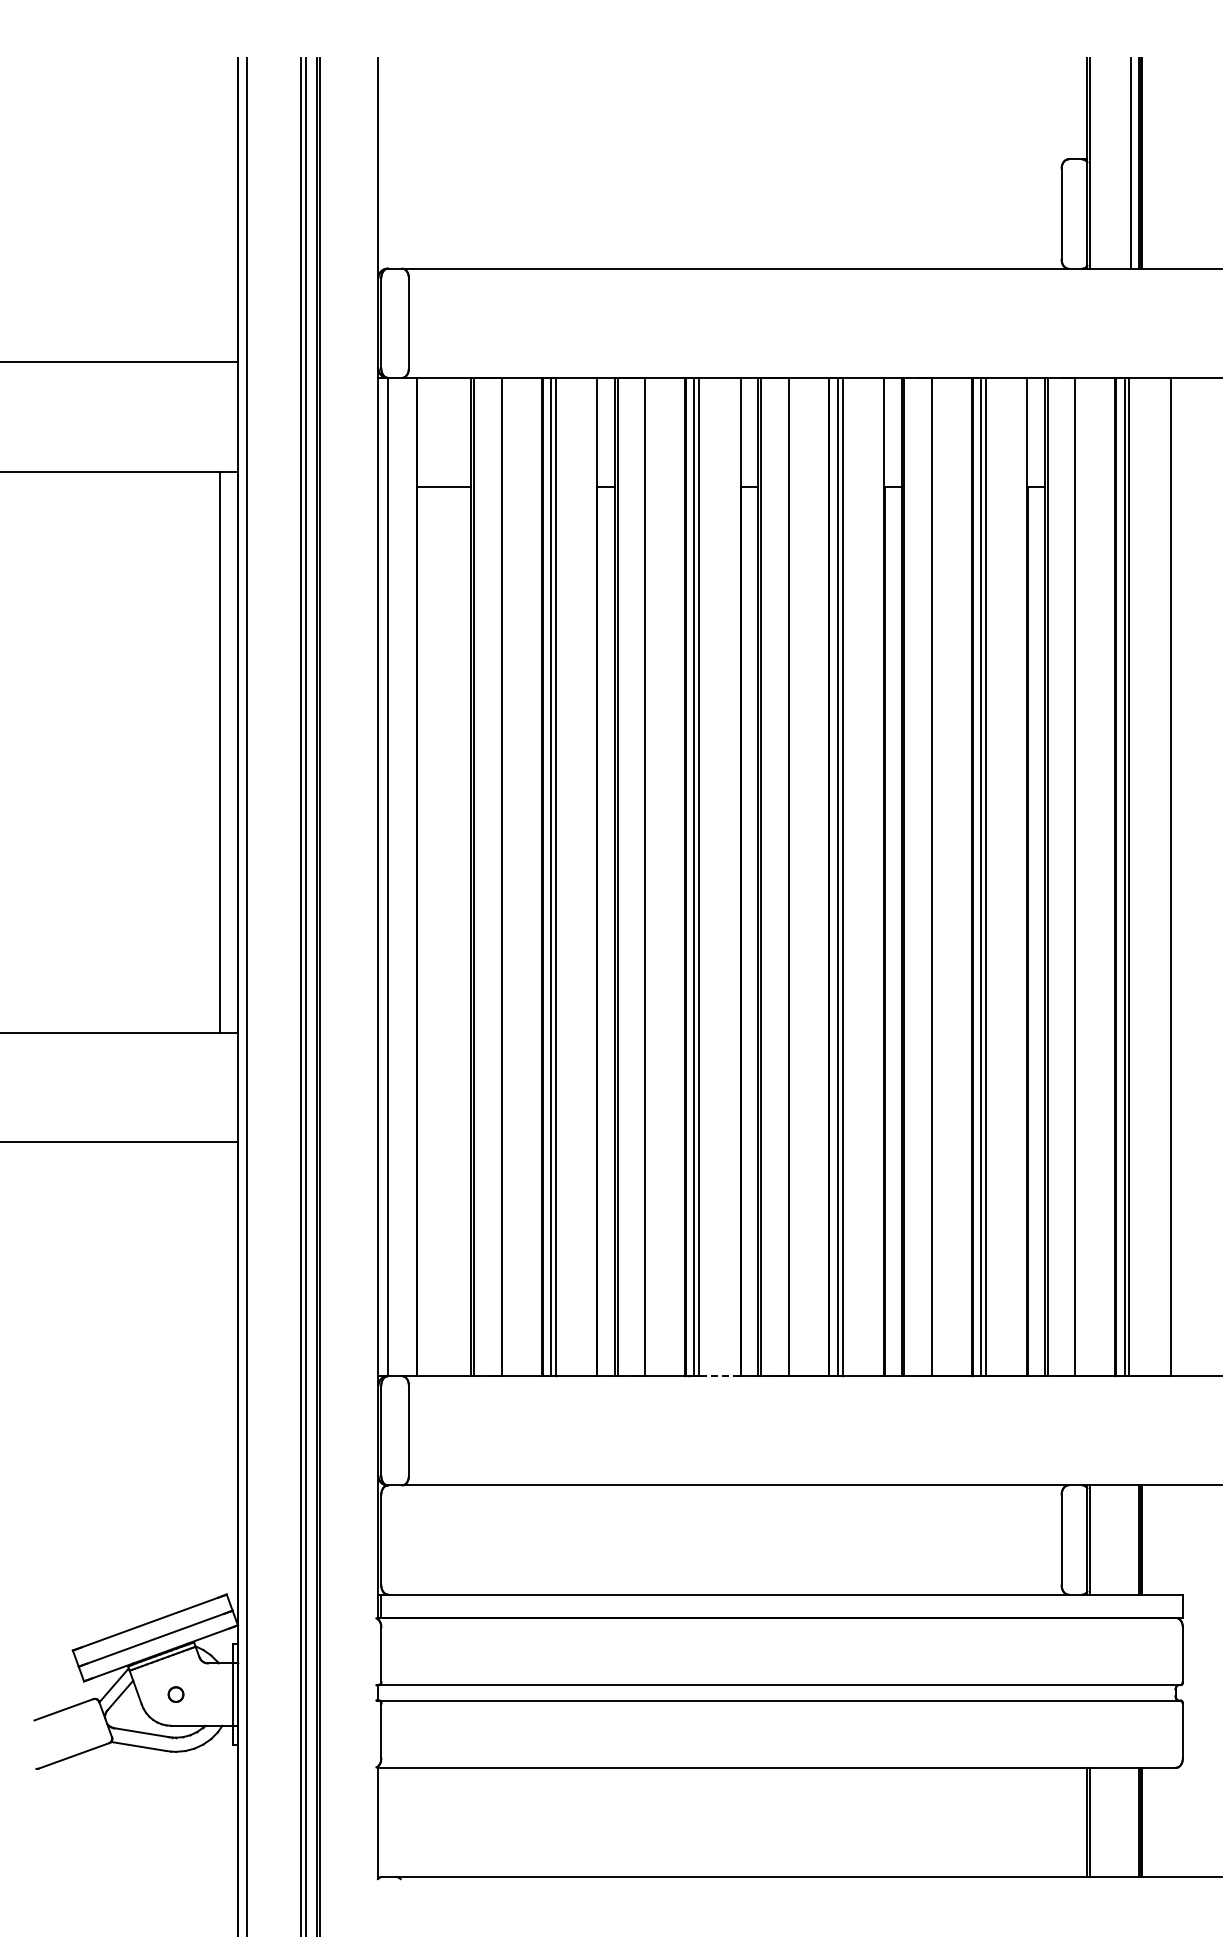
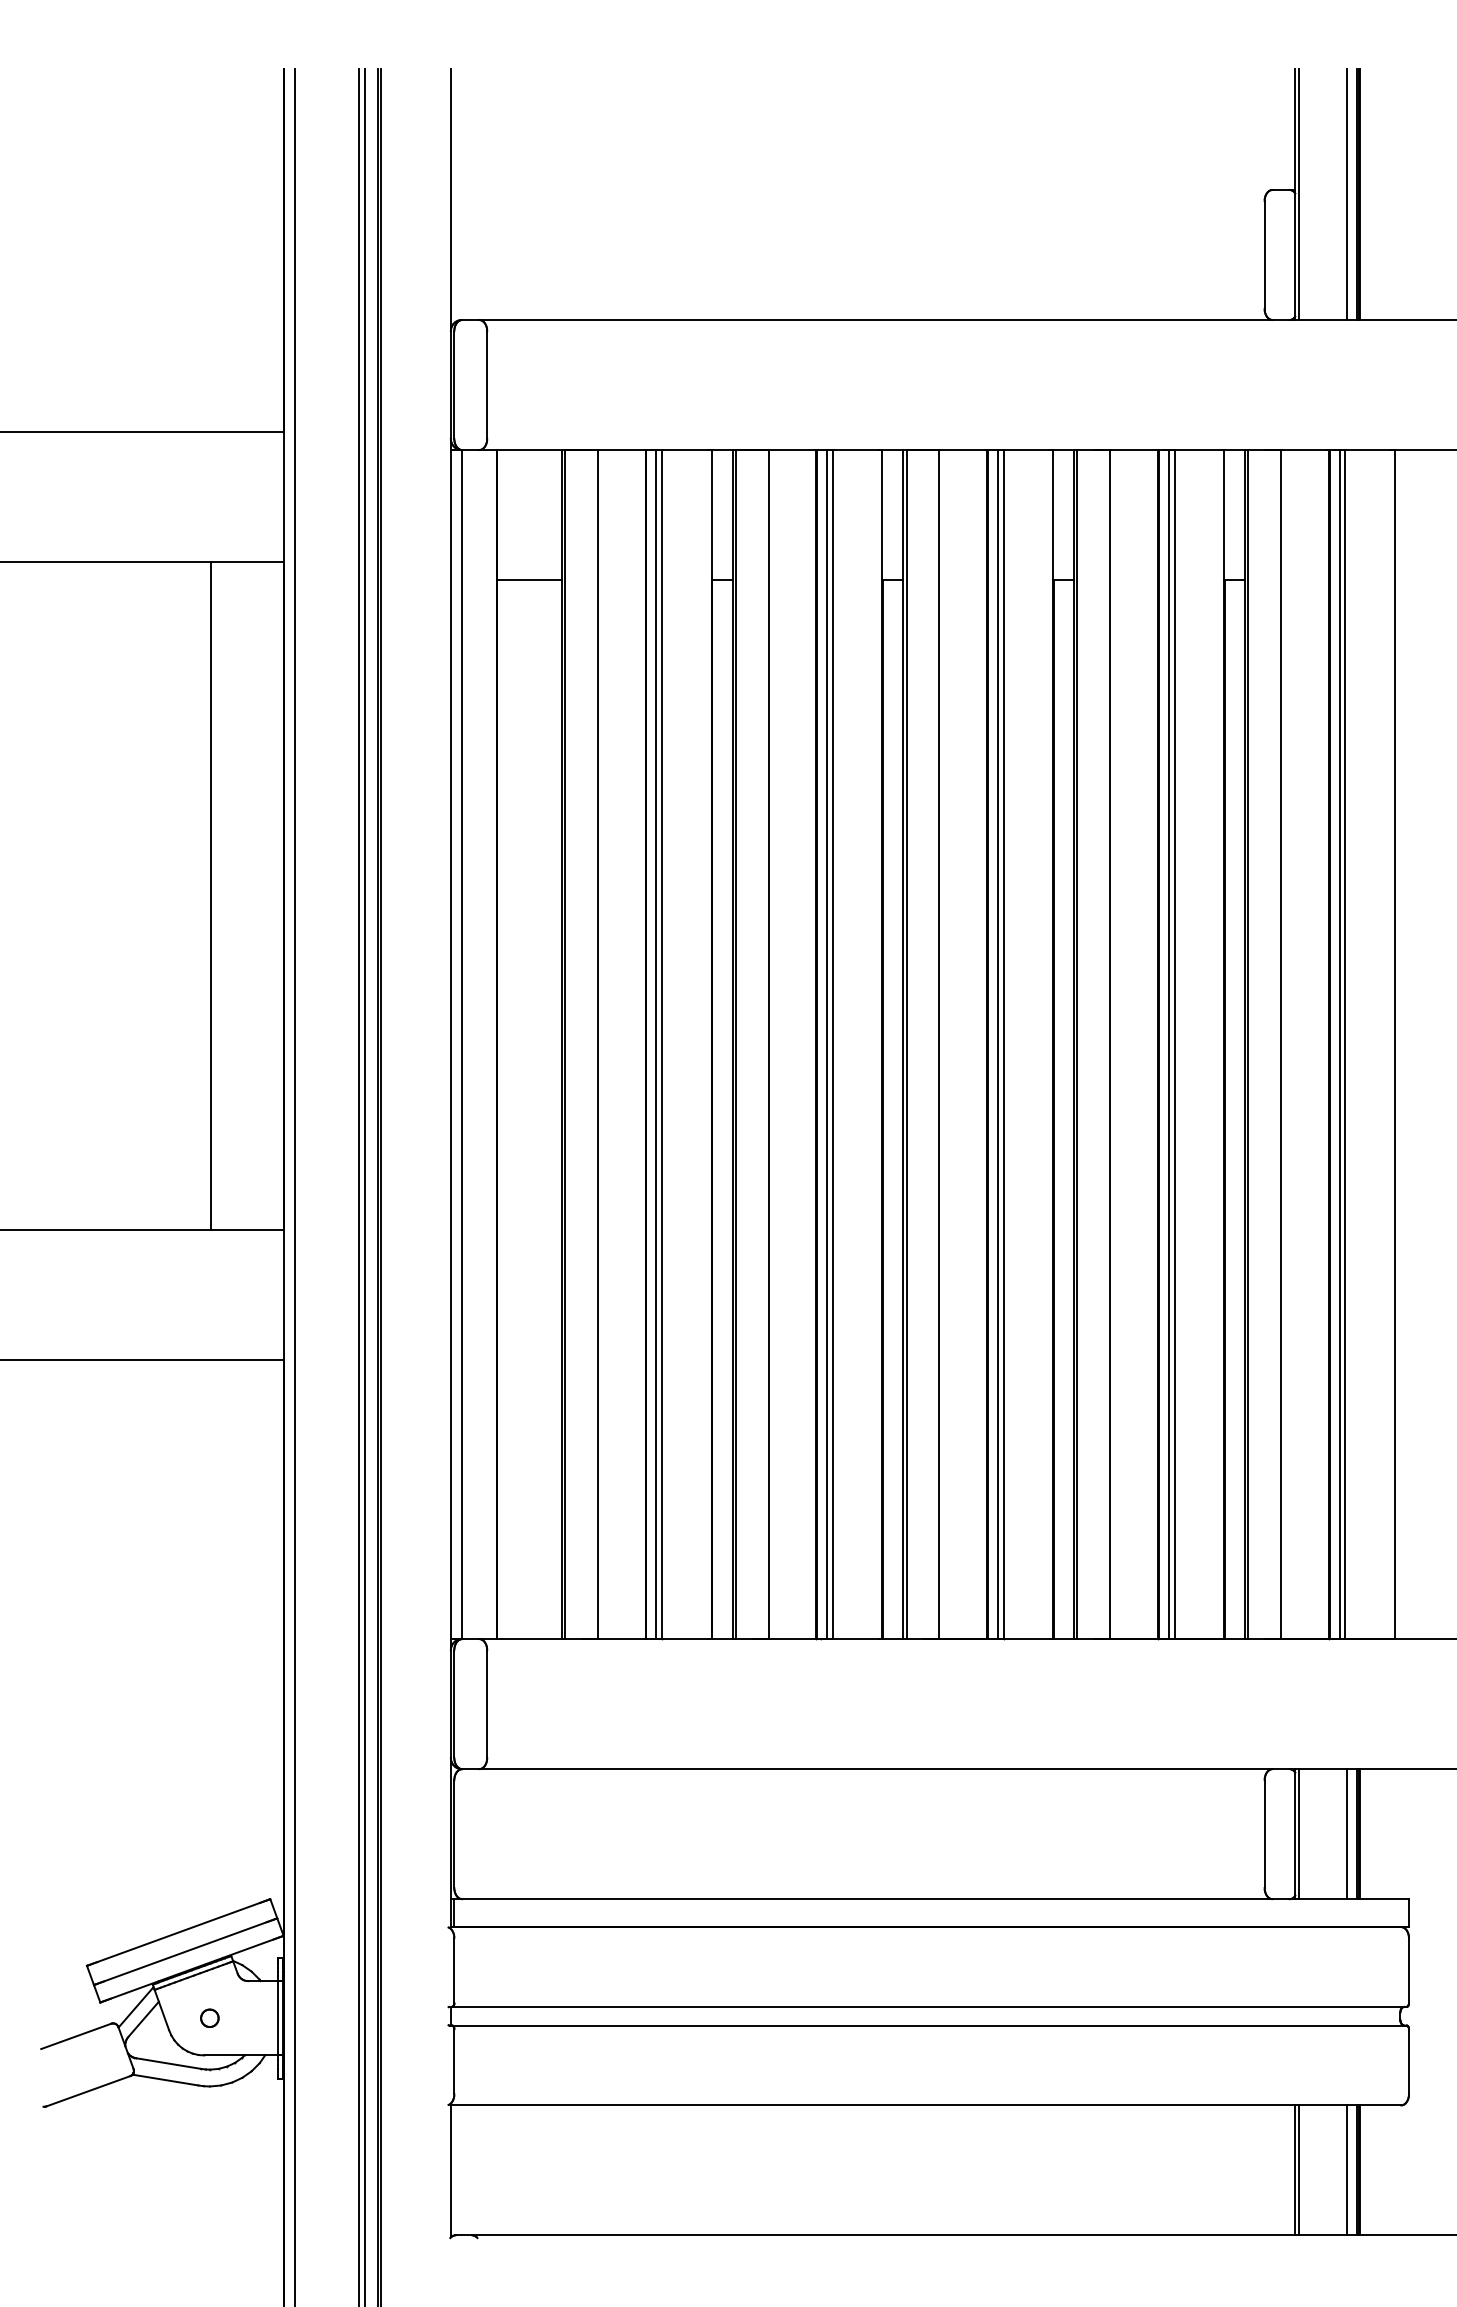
line: (220, 752) -> (211, 896), moved
line: (719, 1376) -> (857, 1639), dashed -> solid
line: (1130, 1539) -> (1346, 1833), added
line: (1130, 1821) -> (1346, 2169), added

